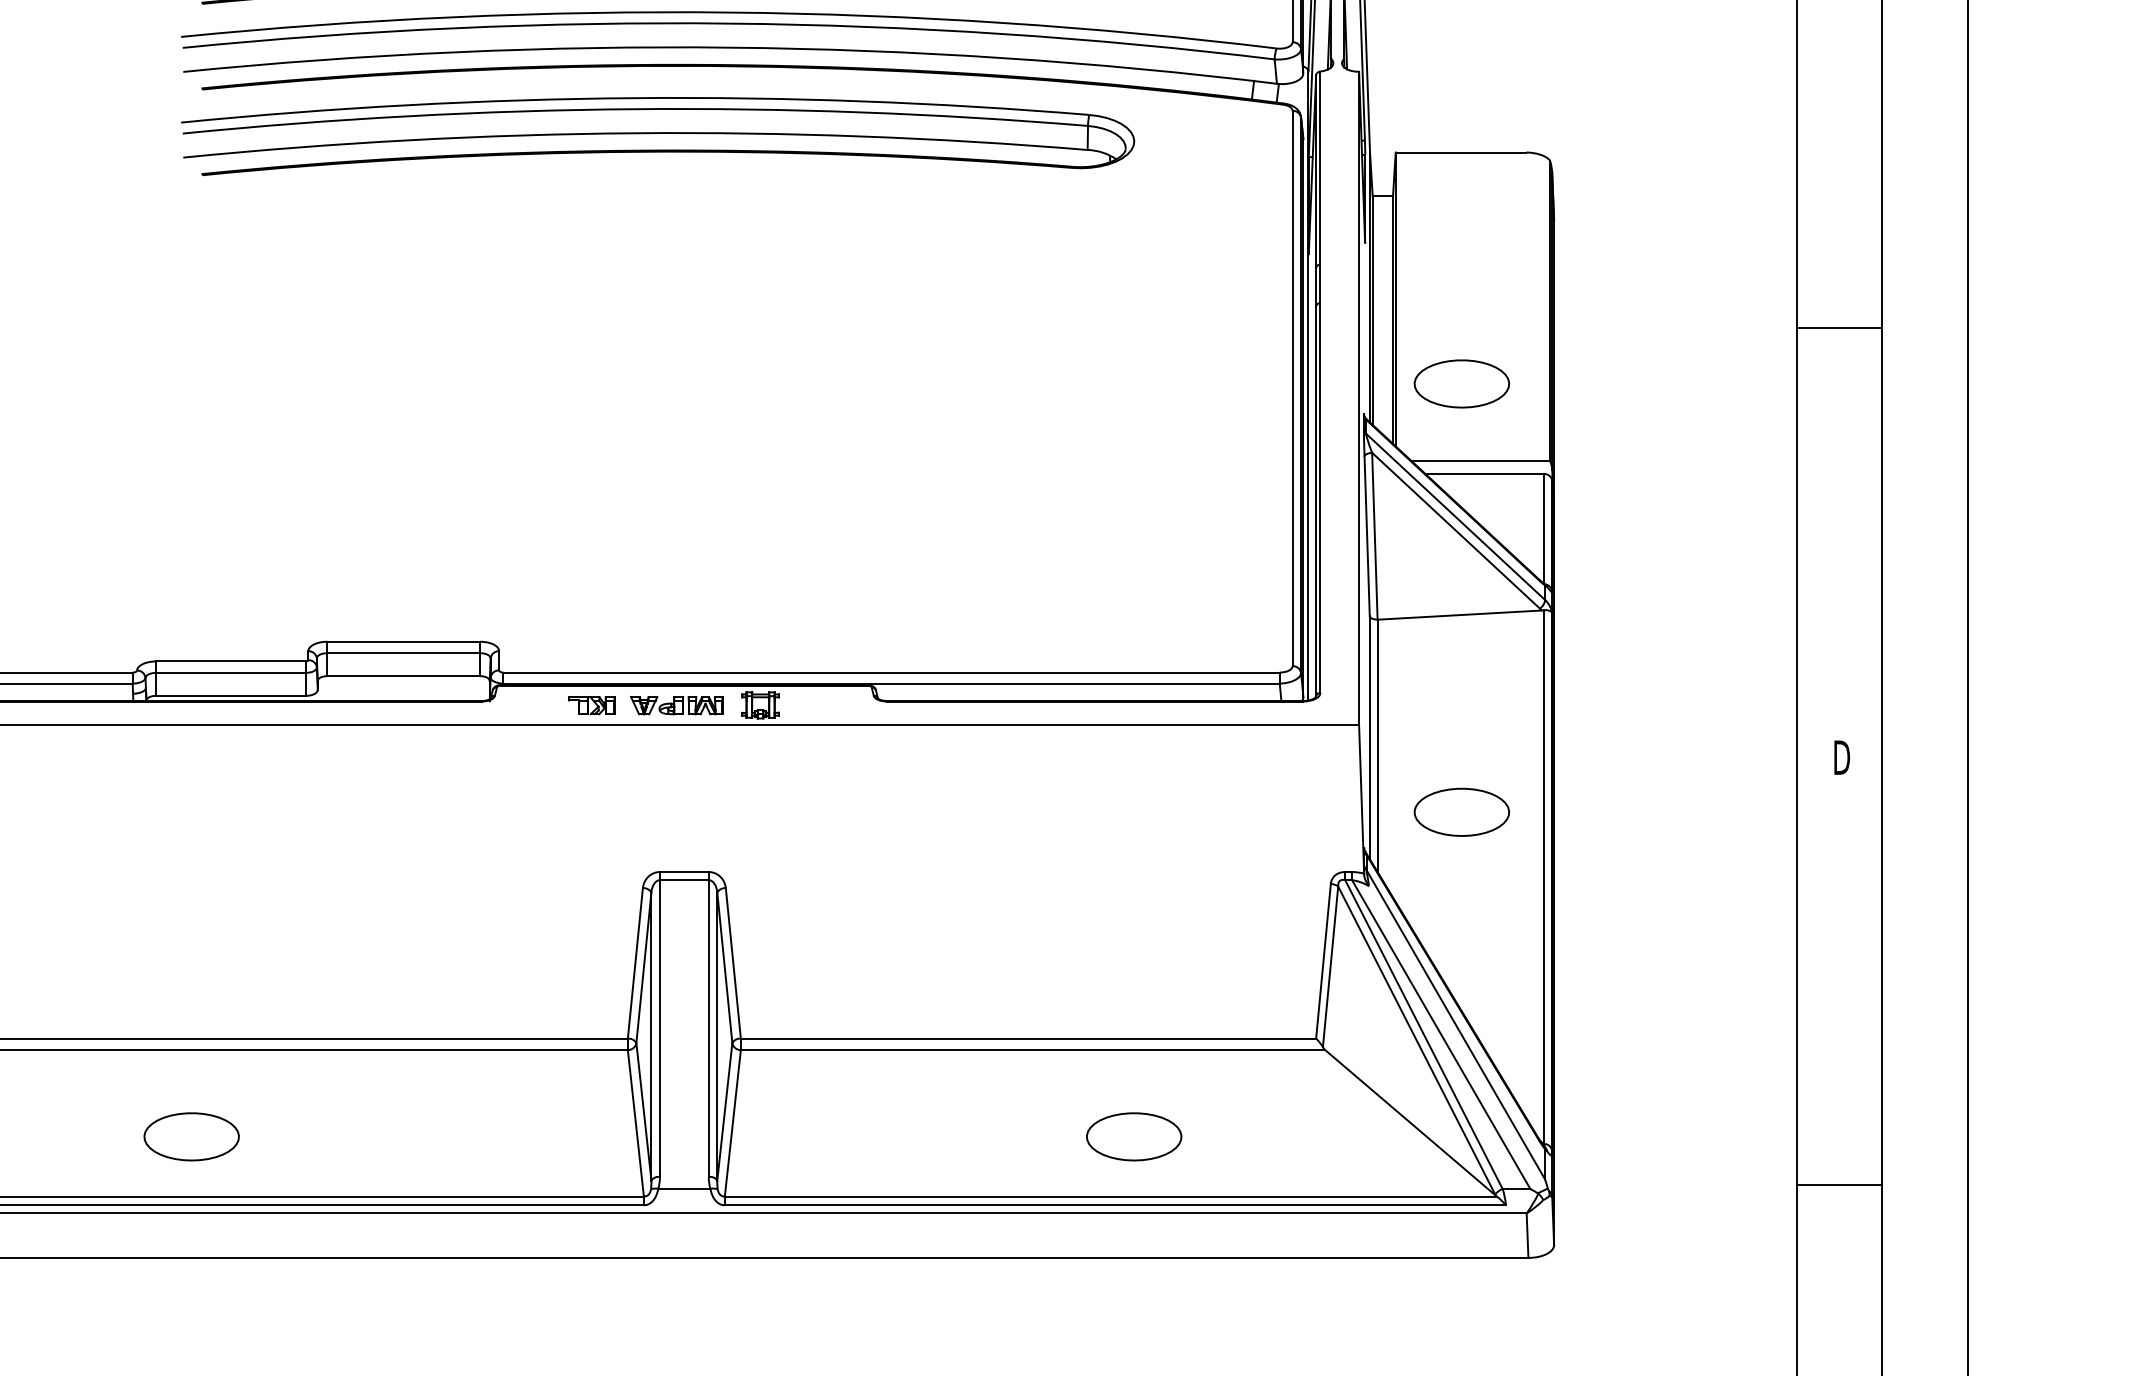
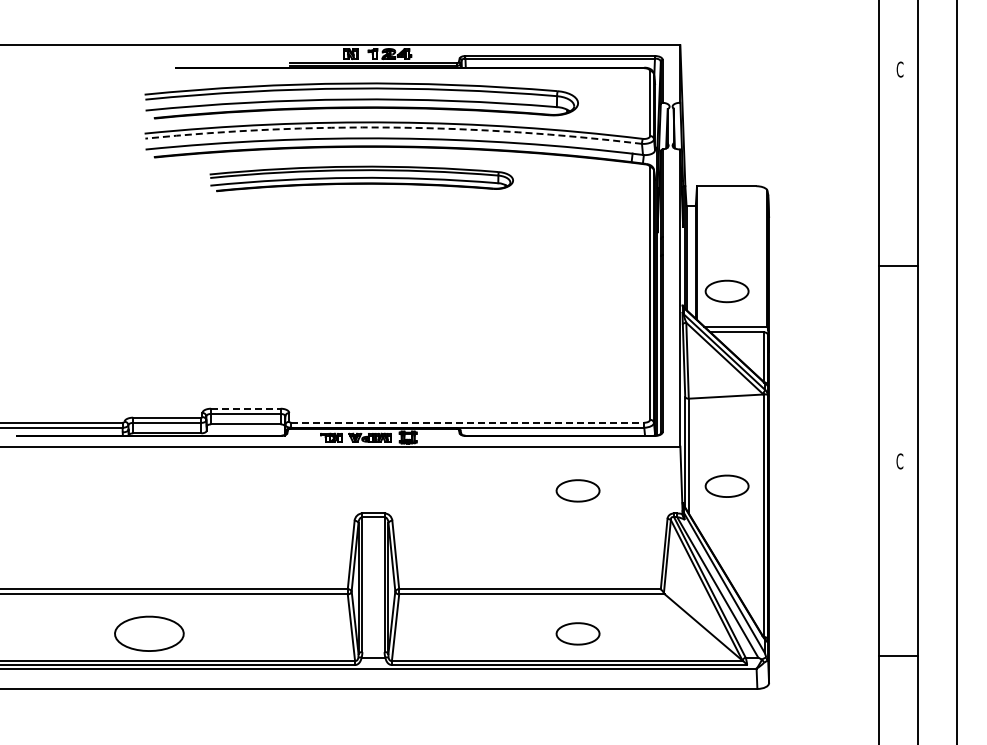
arc: (728, 23) -> (393, 127), solid -> dashed
part: (657, 135) -> (361, 178), size x0.7
line: (402, 641) -> (245, 408), solid -> dashed
line: (891, 672) -> (467, 422), solid -> dashed
text: (1840, 757) -> (899, 461), D -> C
part: (1132, 821) -> (577, 490), added
part: (191, 1135) -> (149, 633), size x1.6

